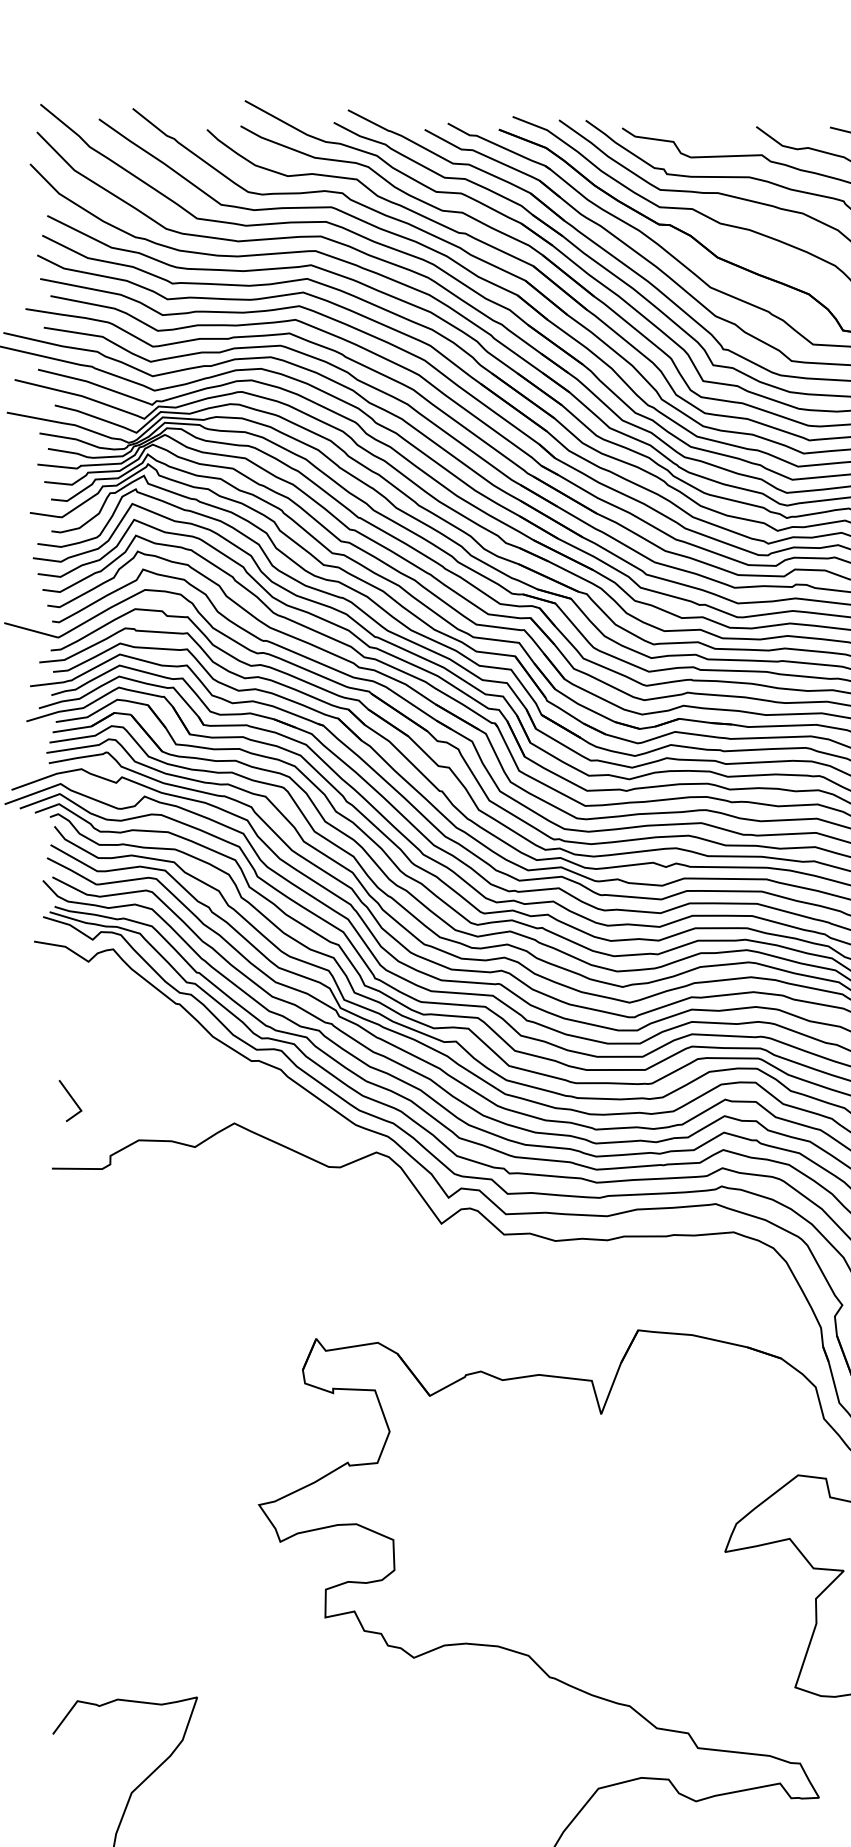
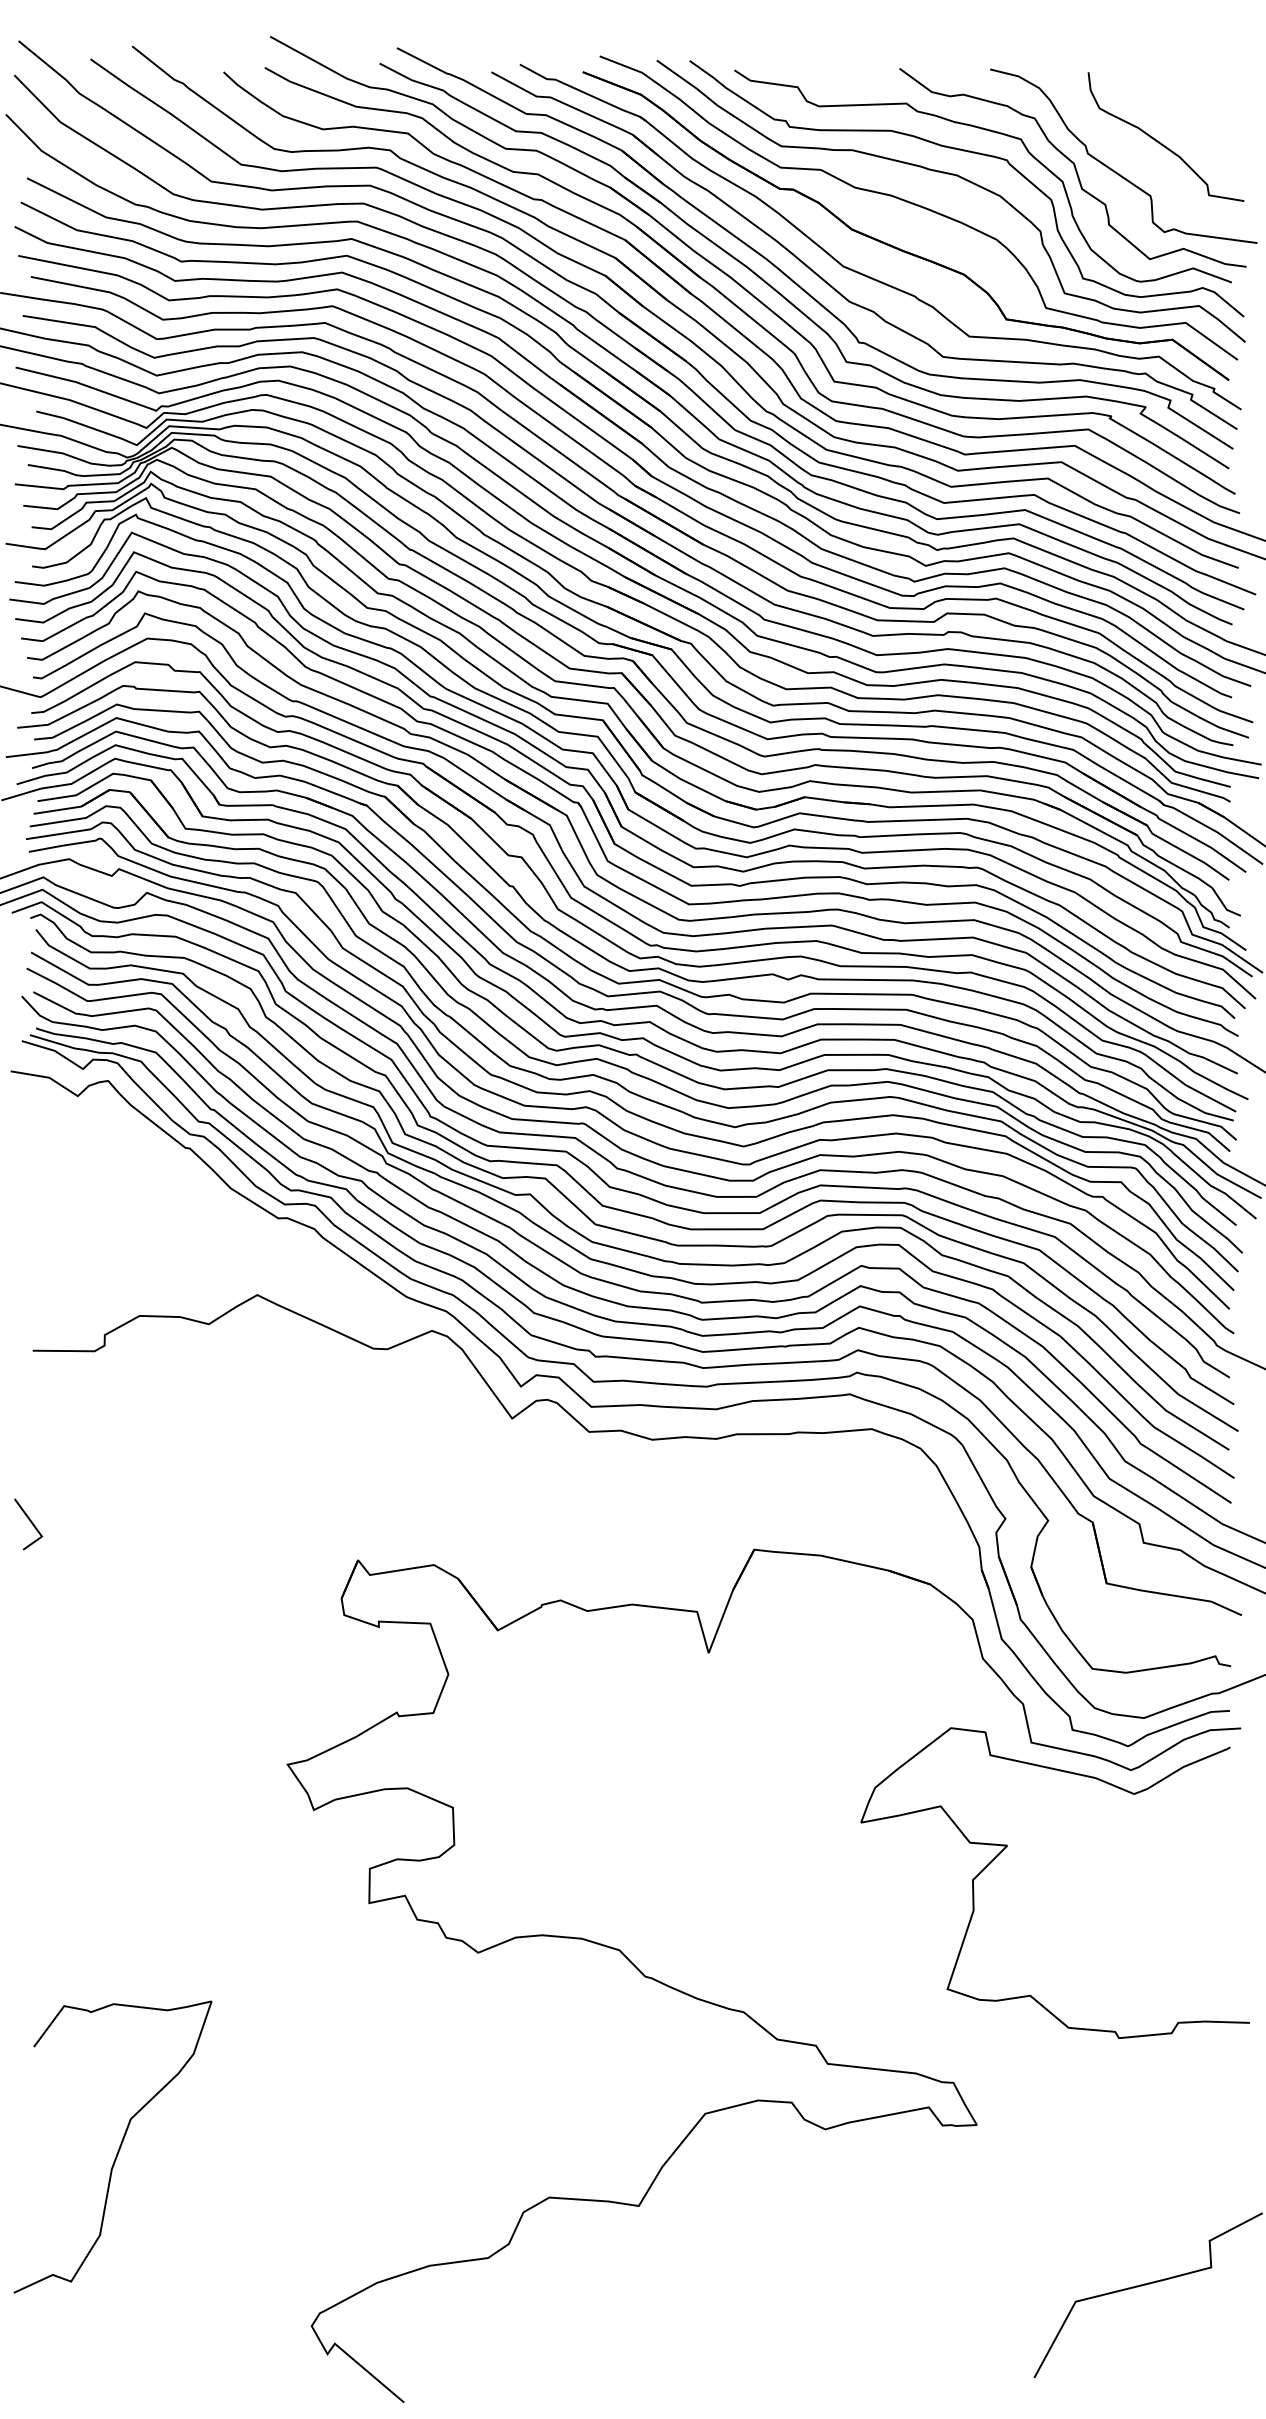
line: (72, 1099) -> (30, 1522), moved

